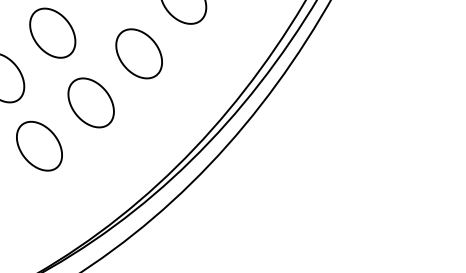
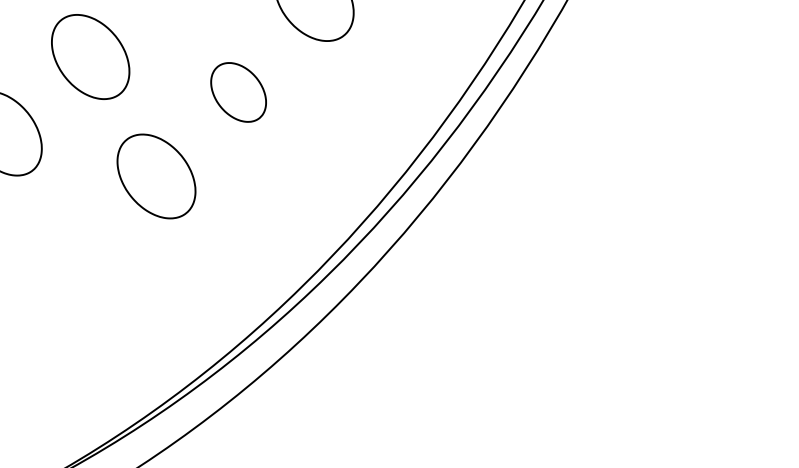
part: (138, 53) -> (237, 91), size x0.7
part: (39, 145) -> (67, 249), removed

